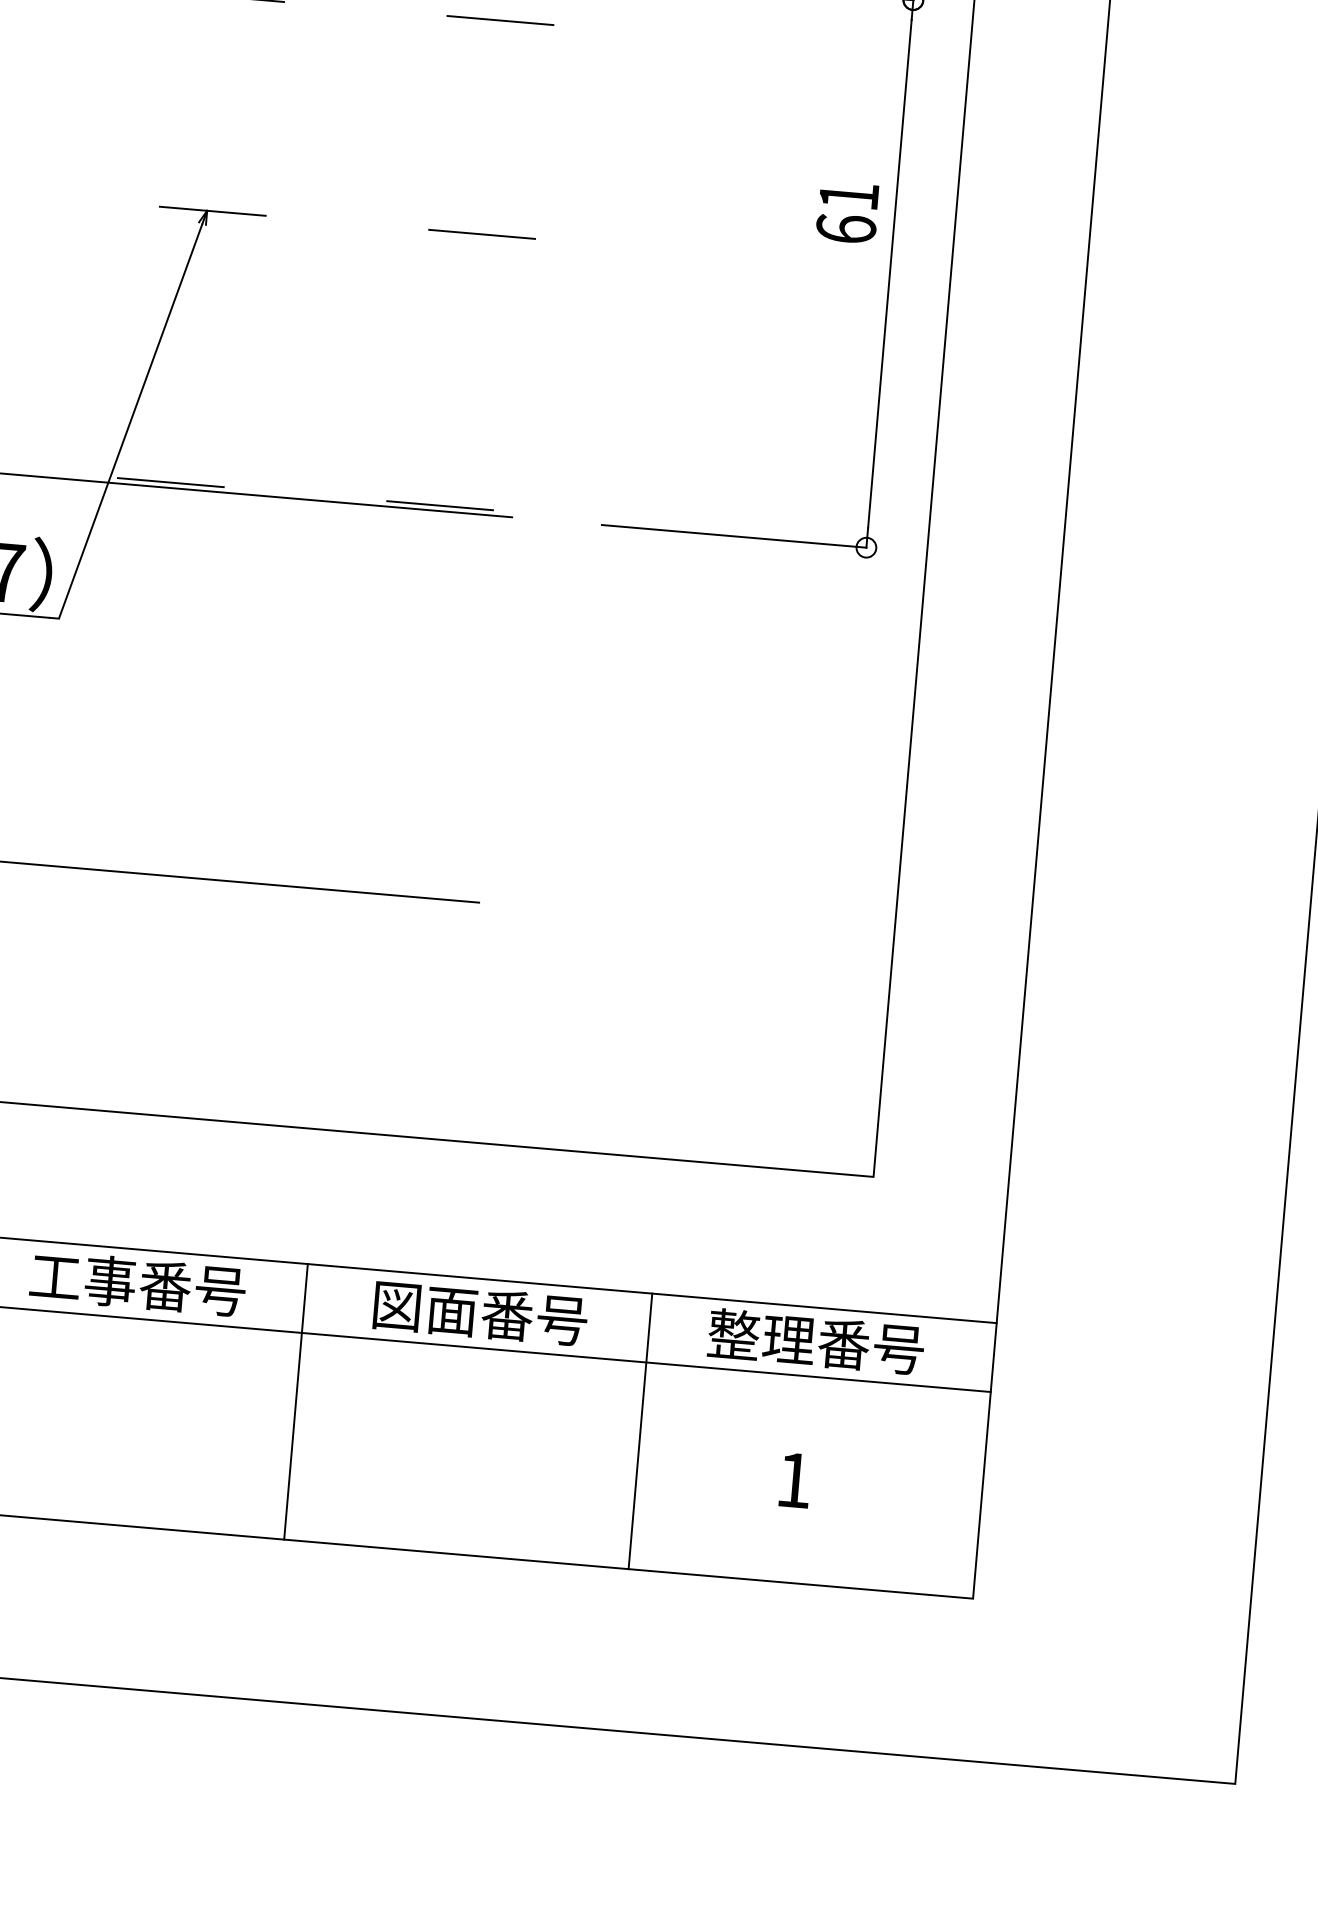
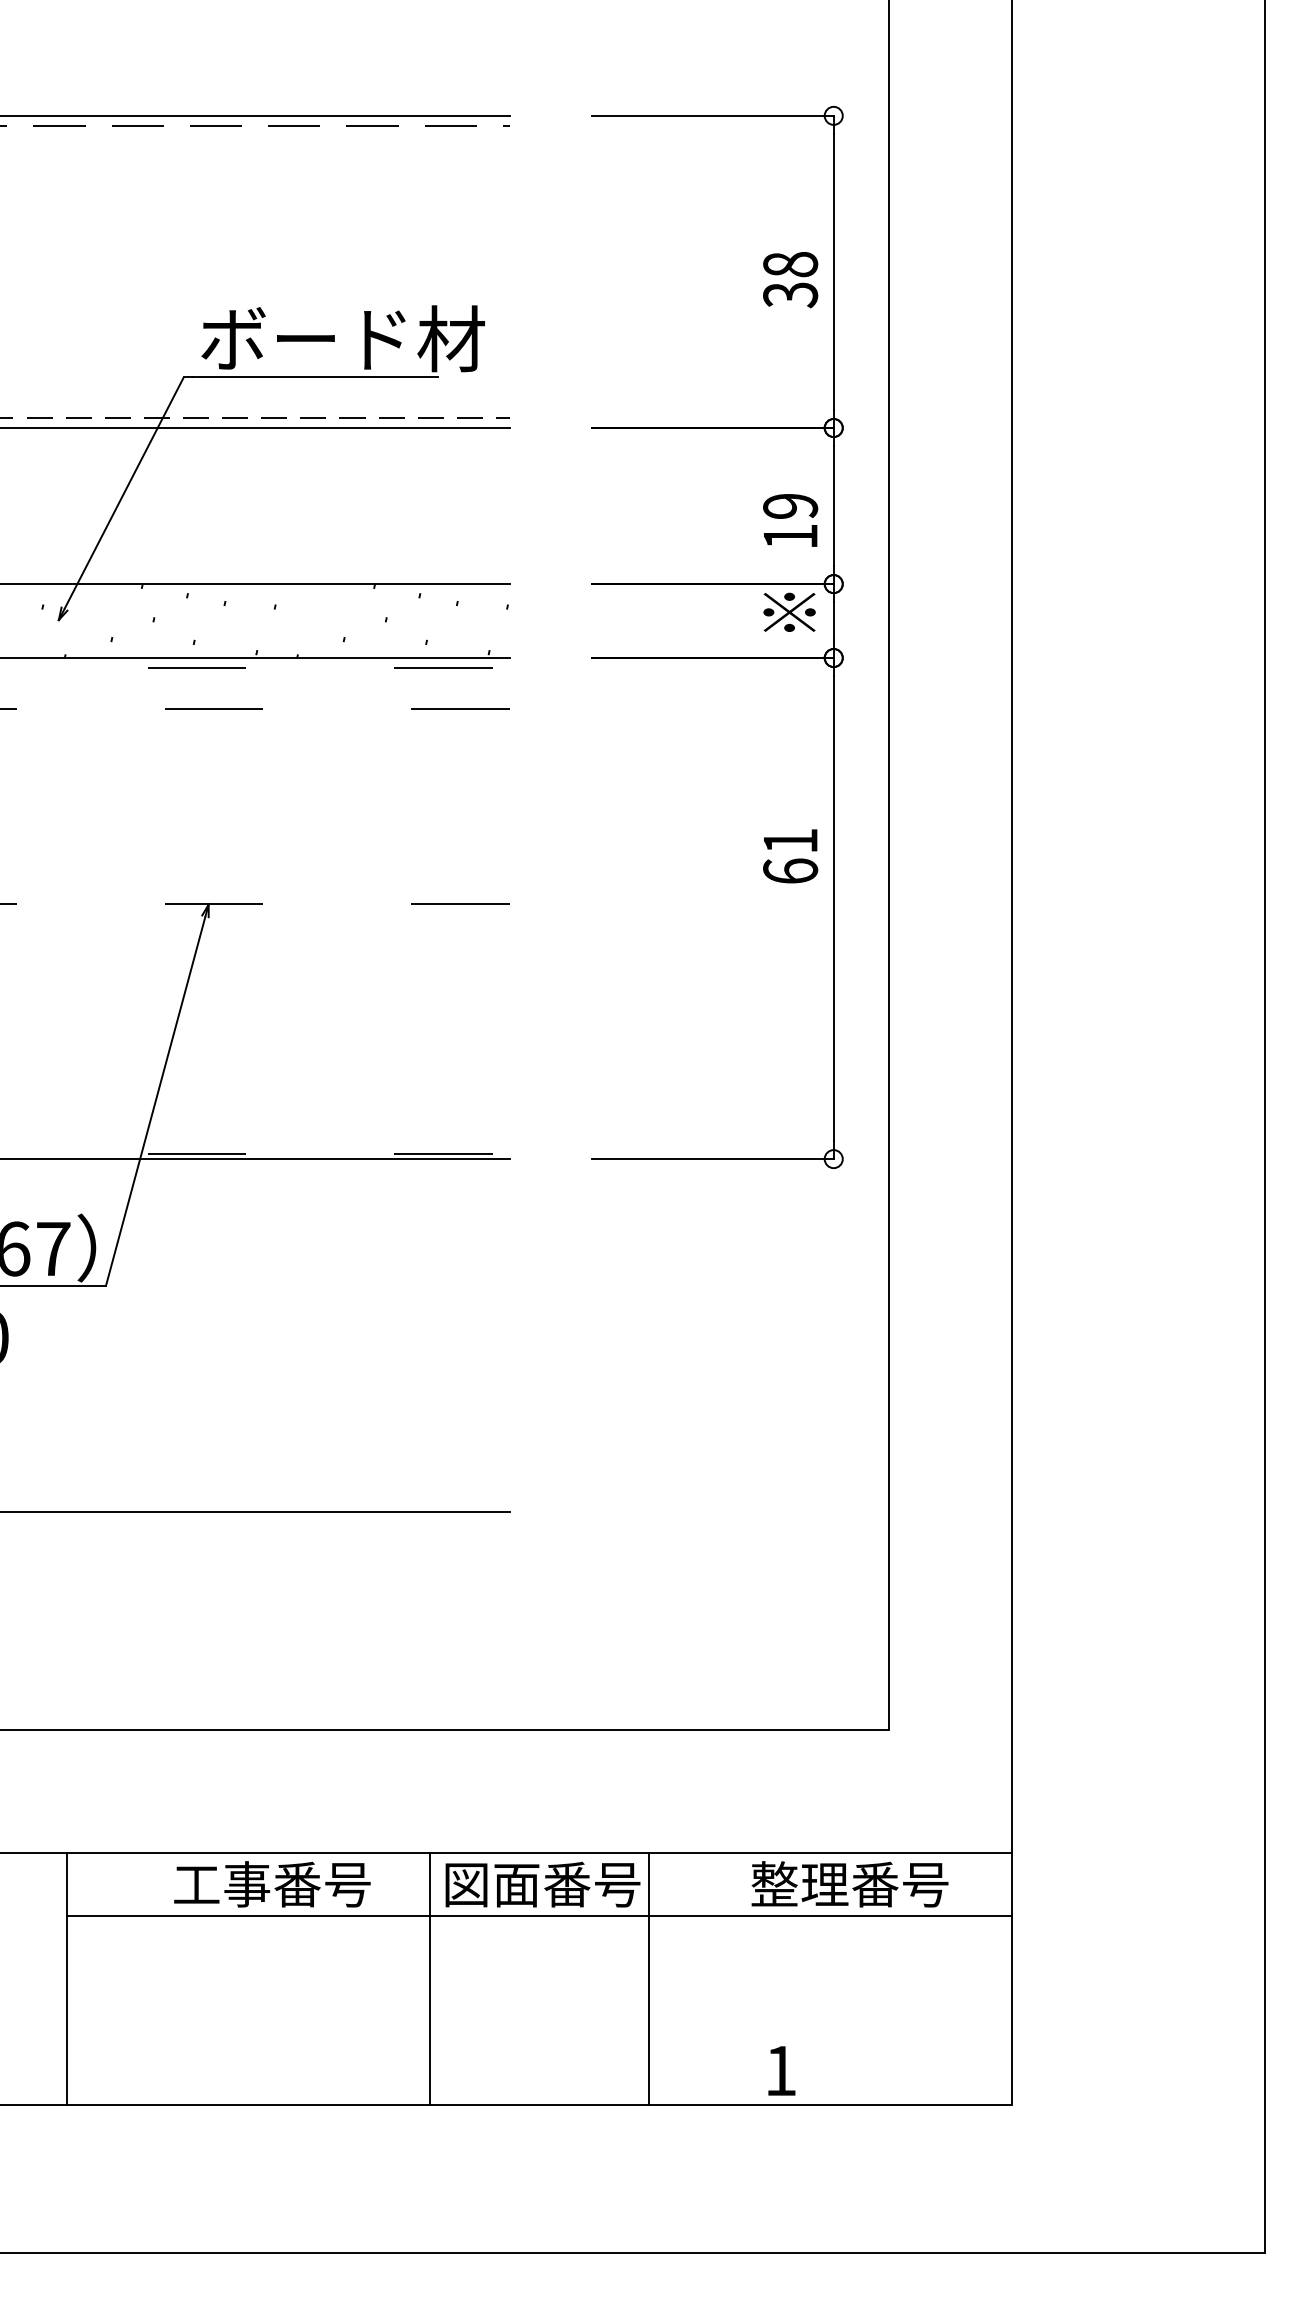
text: (138, 1283) -> (272, 1884), moved
line: (296, 1402) -> (430, 1979), moved
line: (640, 1431) -> (649, 1979), moved
text: (795, 1479) -> (781, 2070), moved

